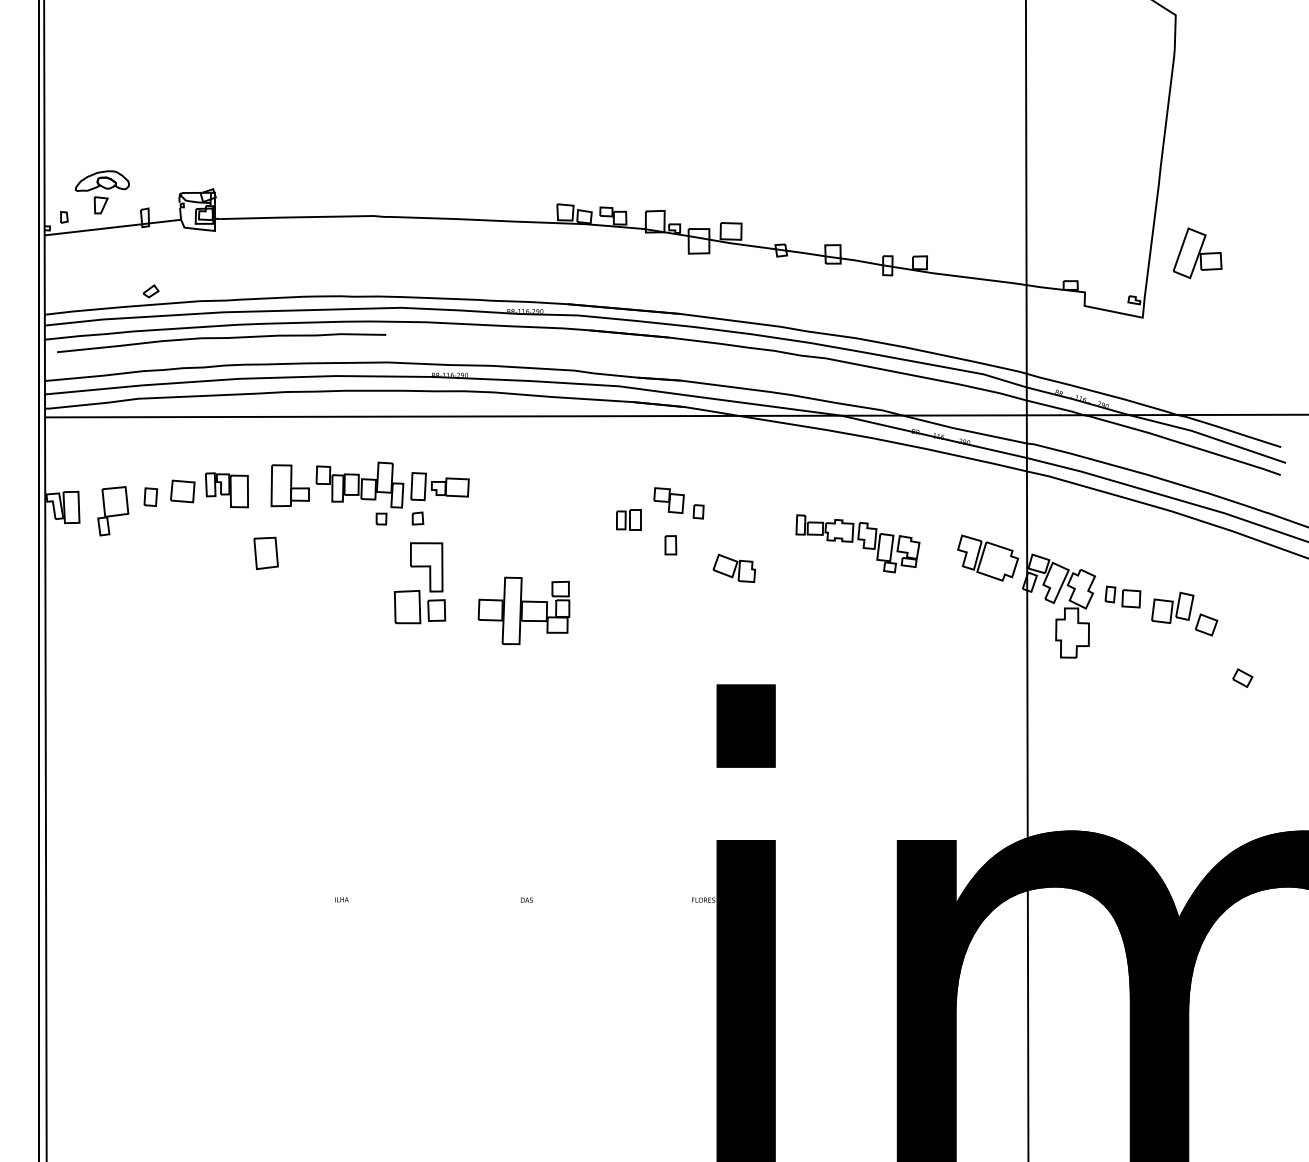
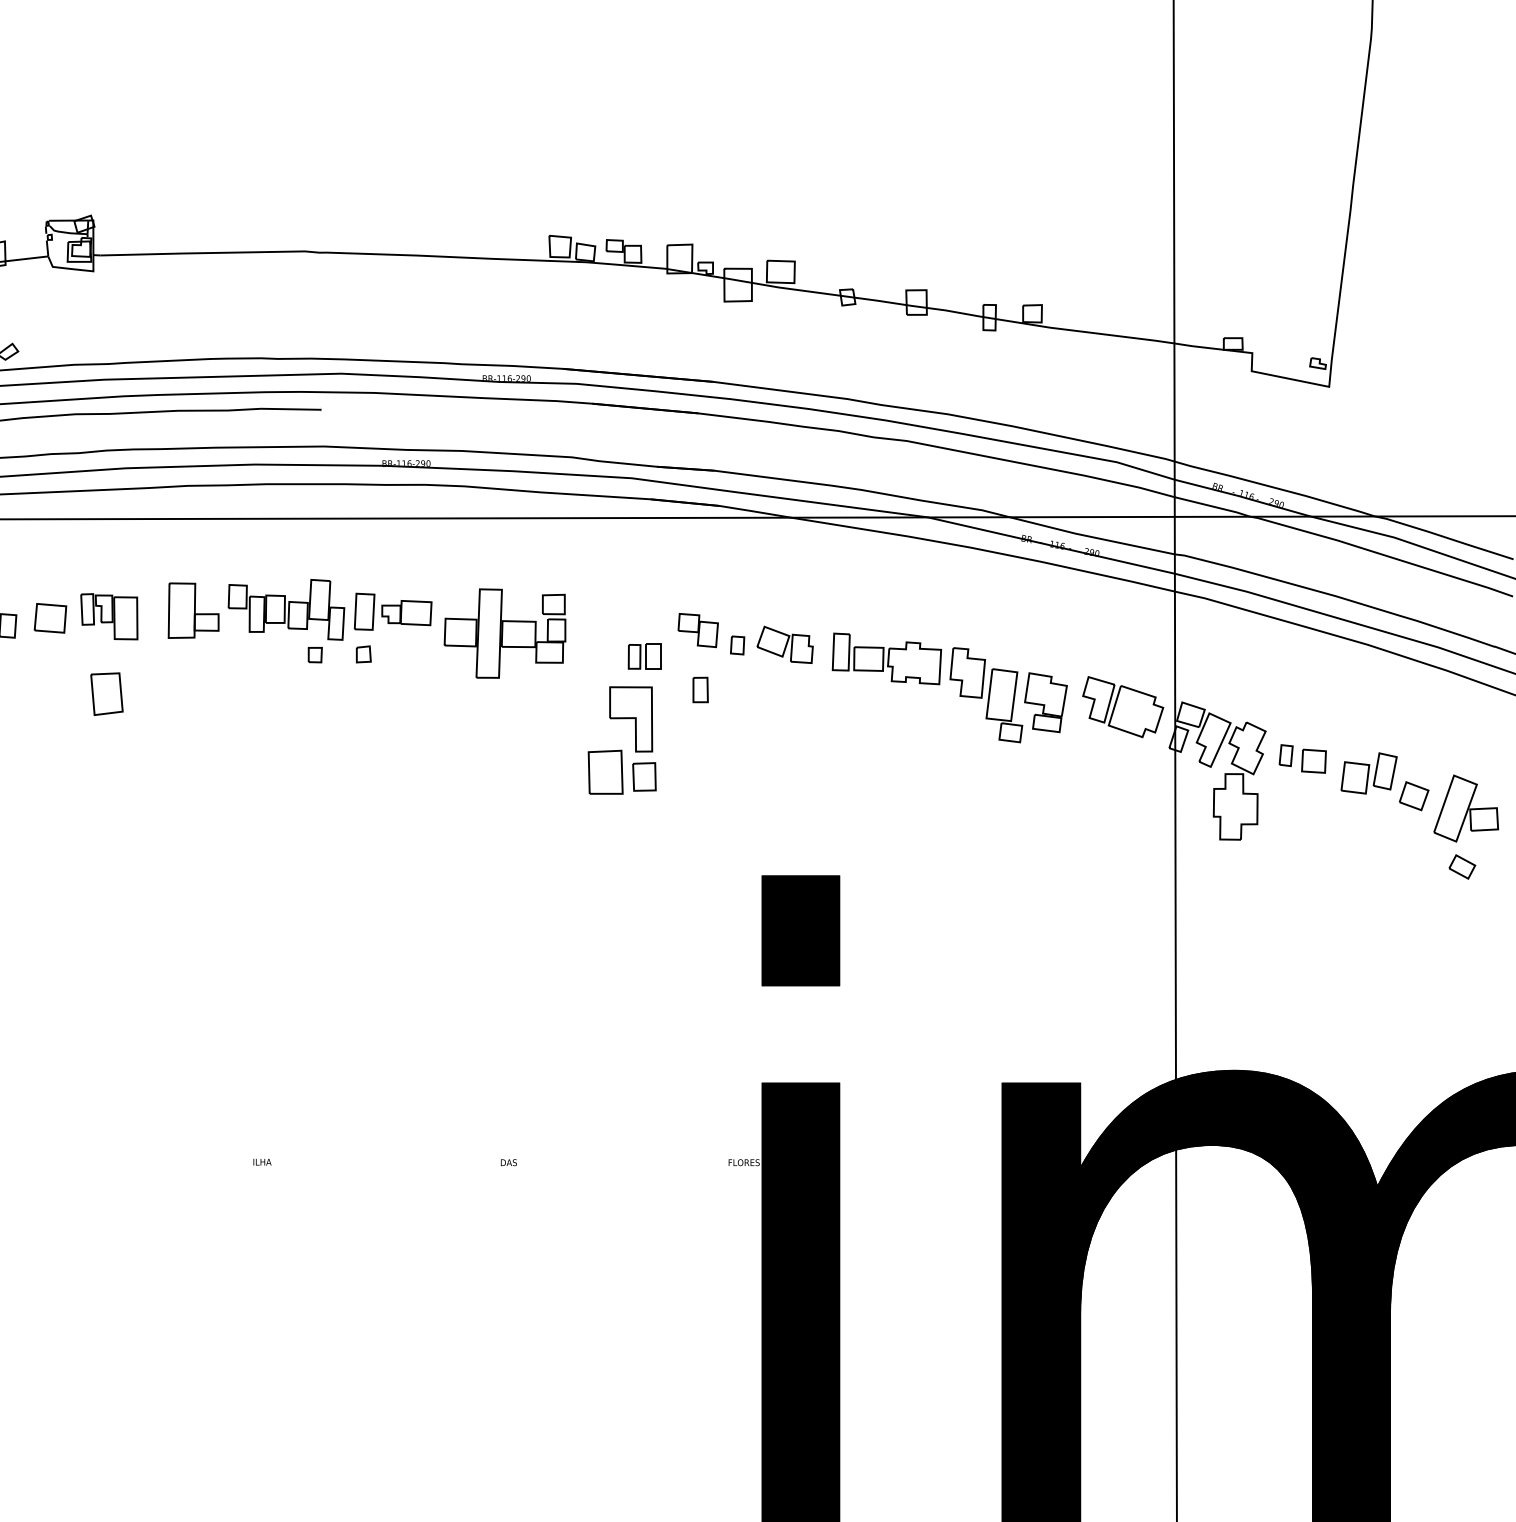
part: (1197, 253) -> (1466, 808), moved
part: (857, 543) -> (949, 687), size x1.43
part: (265, 553) -> (106, 694), moved
part: (734, 567) -> (785, 643), moved
part: (420, 590) -> (622, 750), moved
part: (523, 610) -> (504, 633), moved

